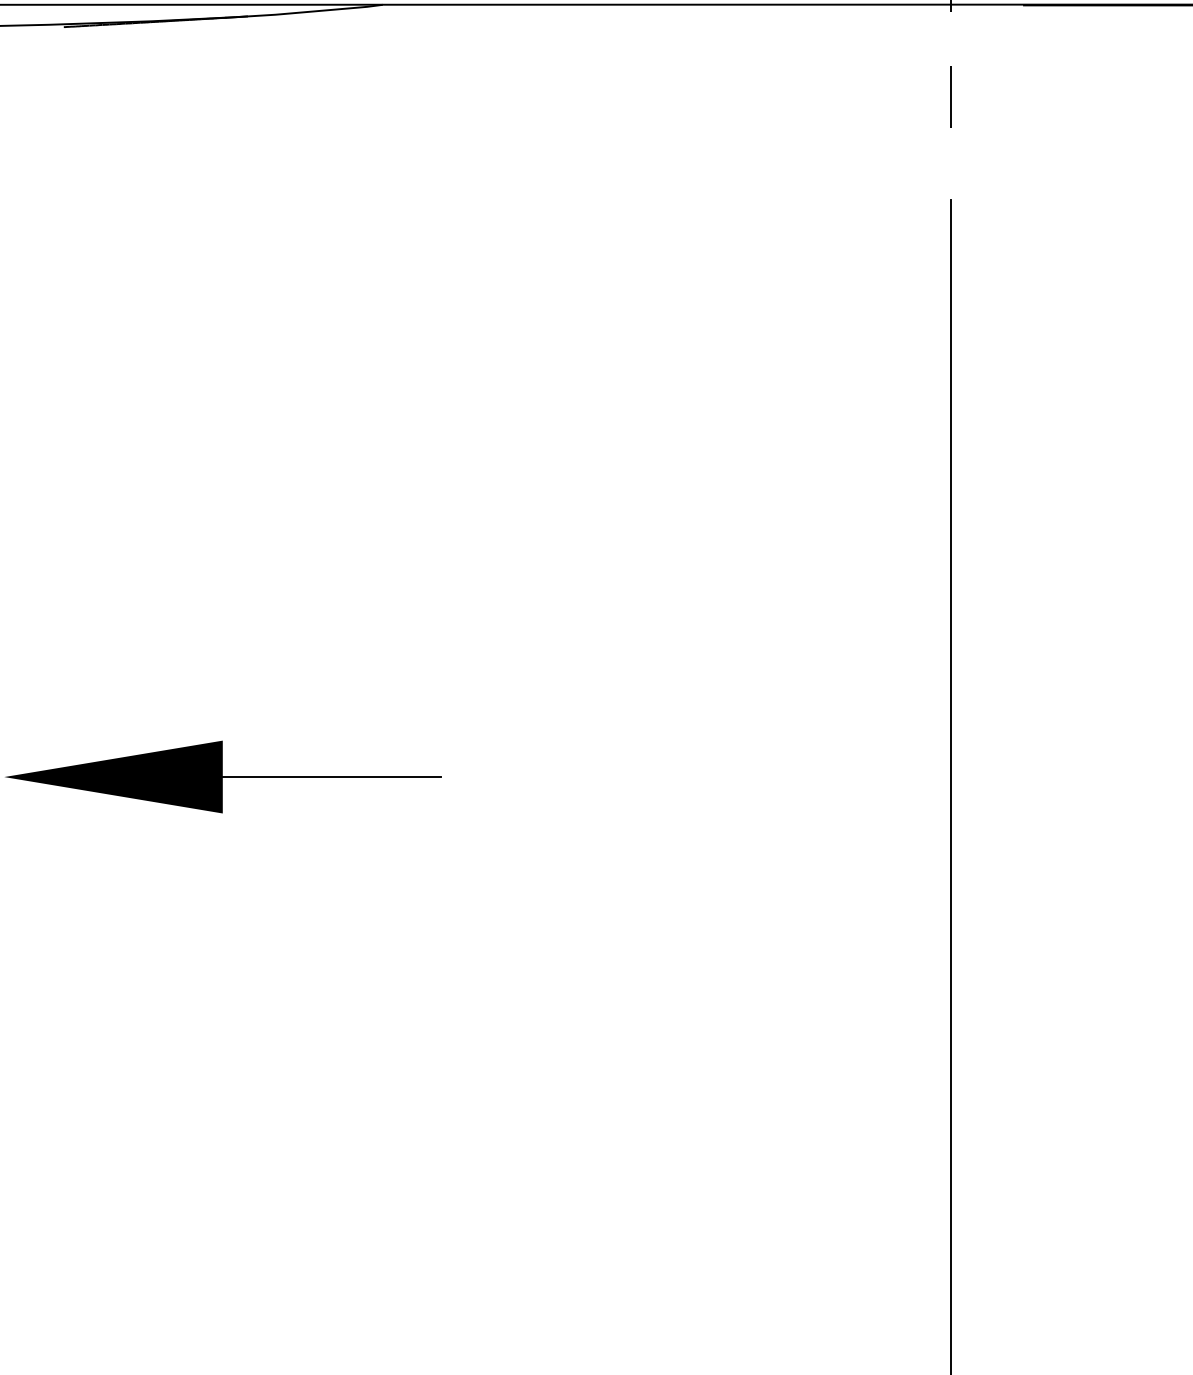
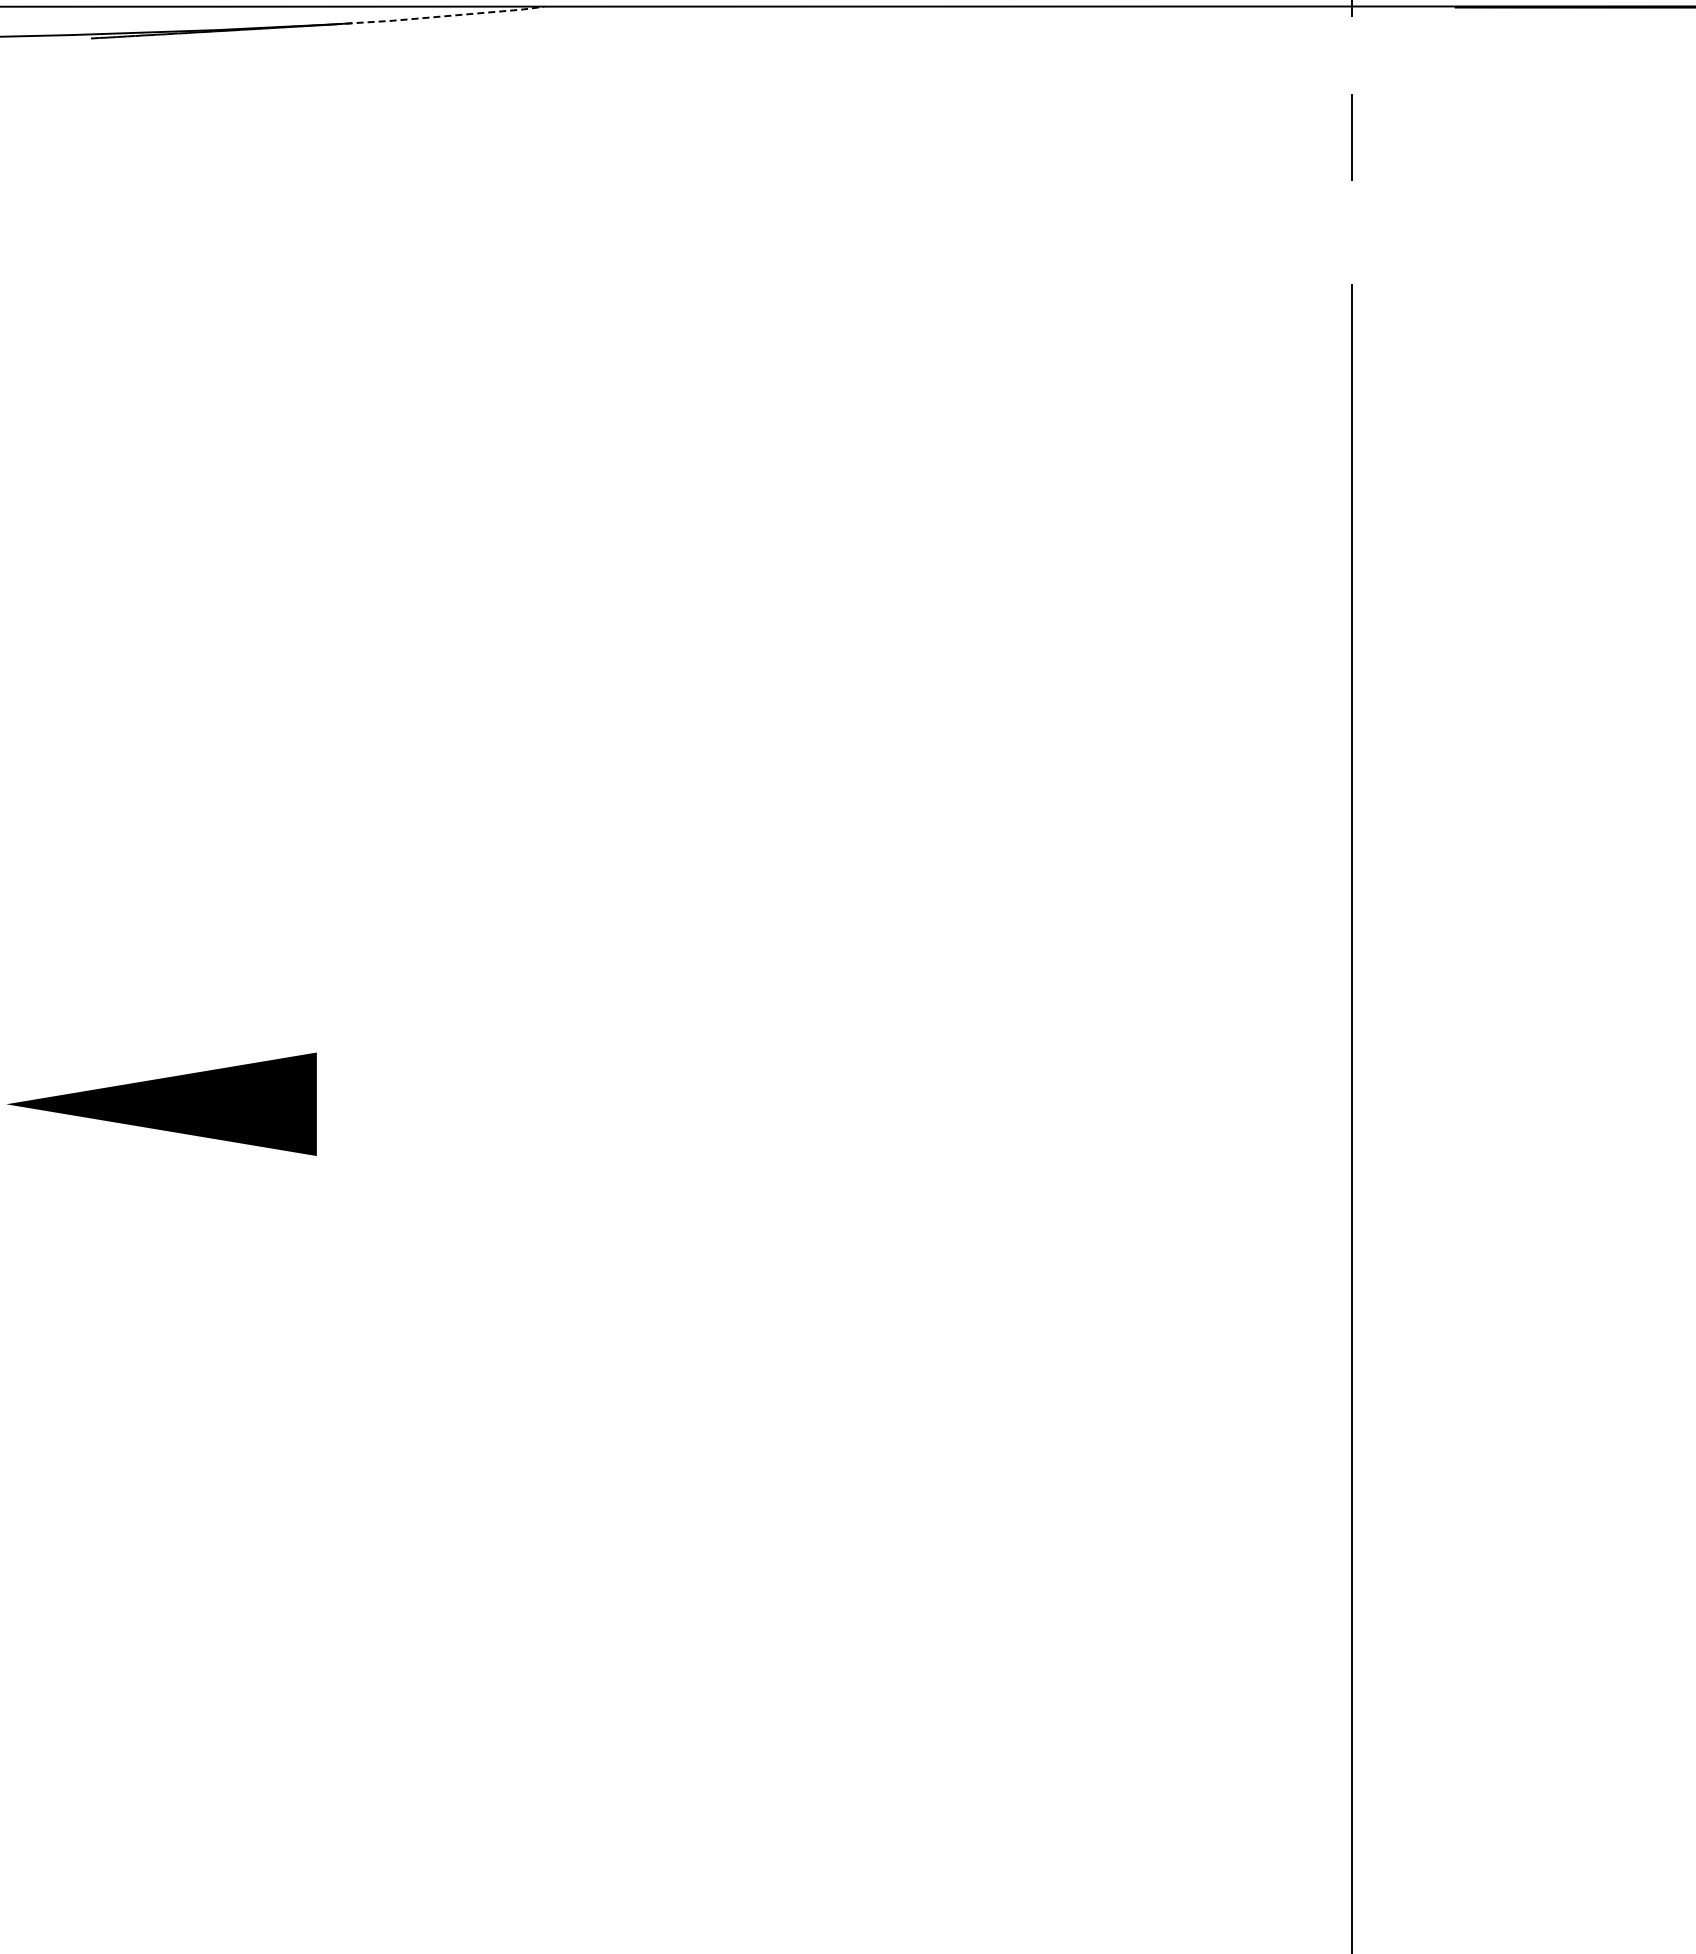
line: (309, 11) -> (439, 16), solid -> dashed
line: (331, 777) -> (471, 1104), removed

